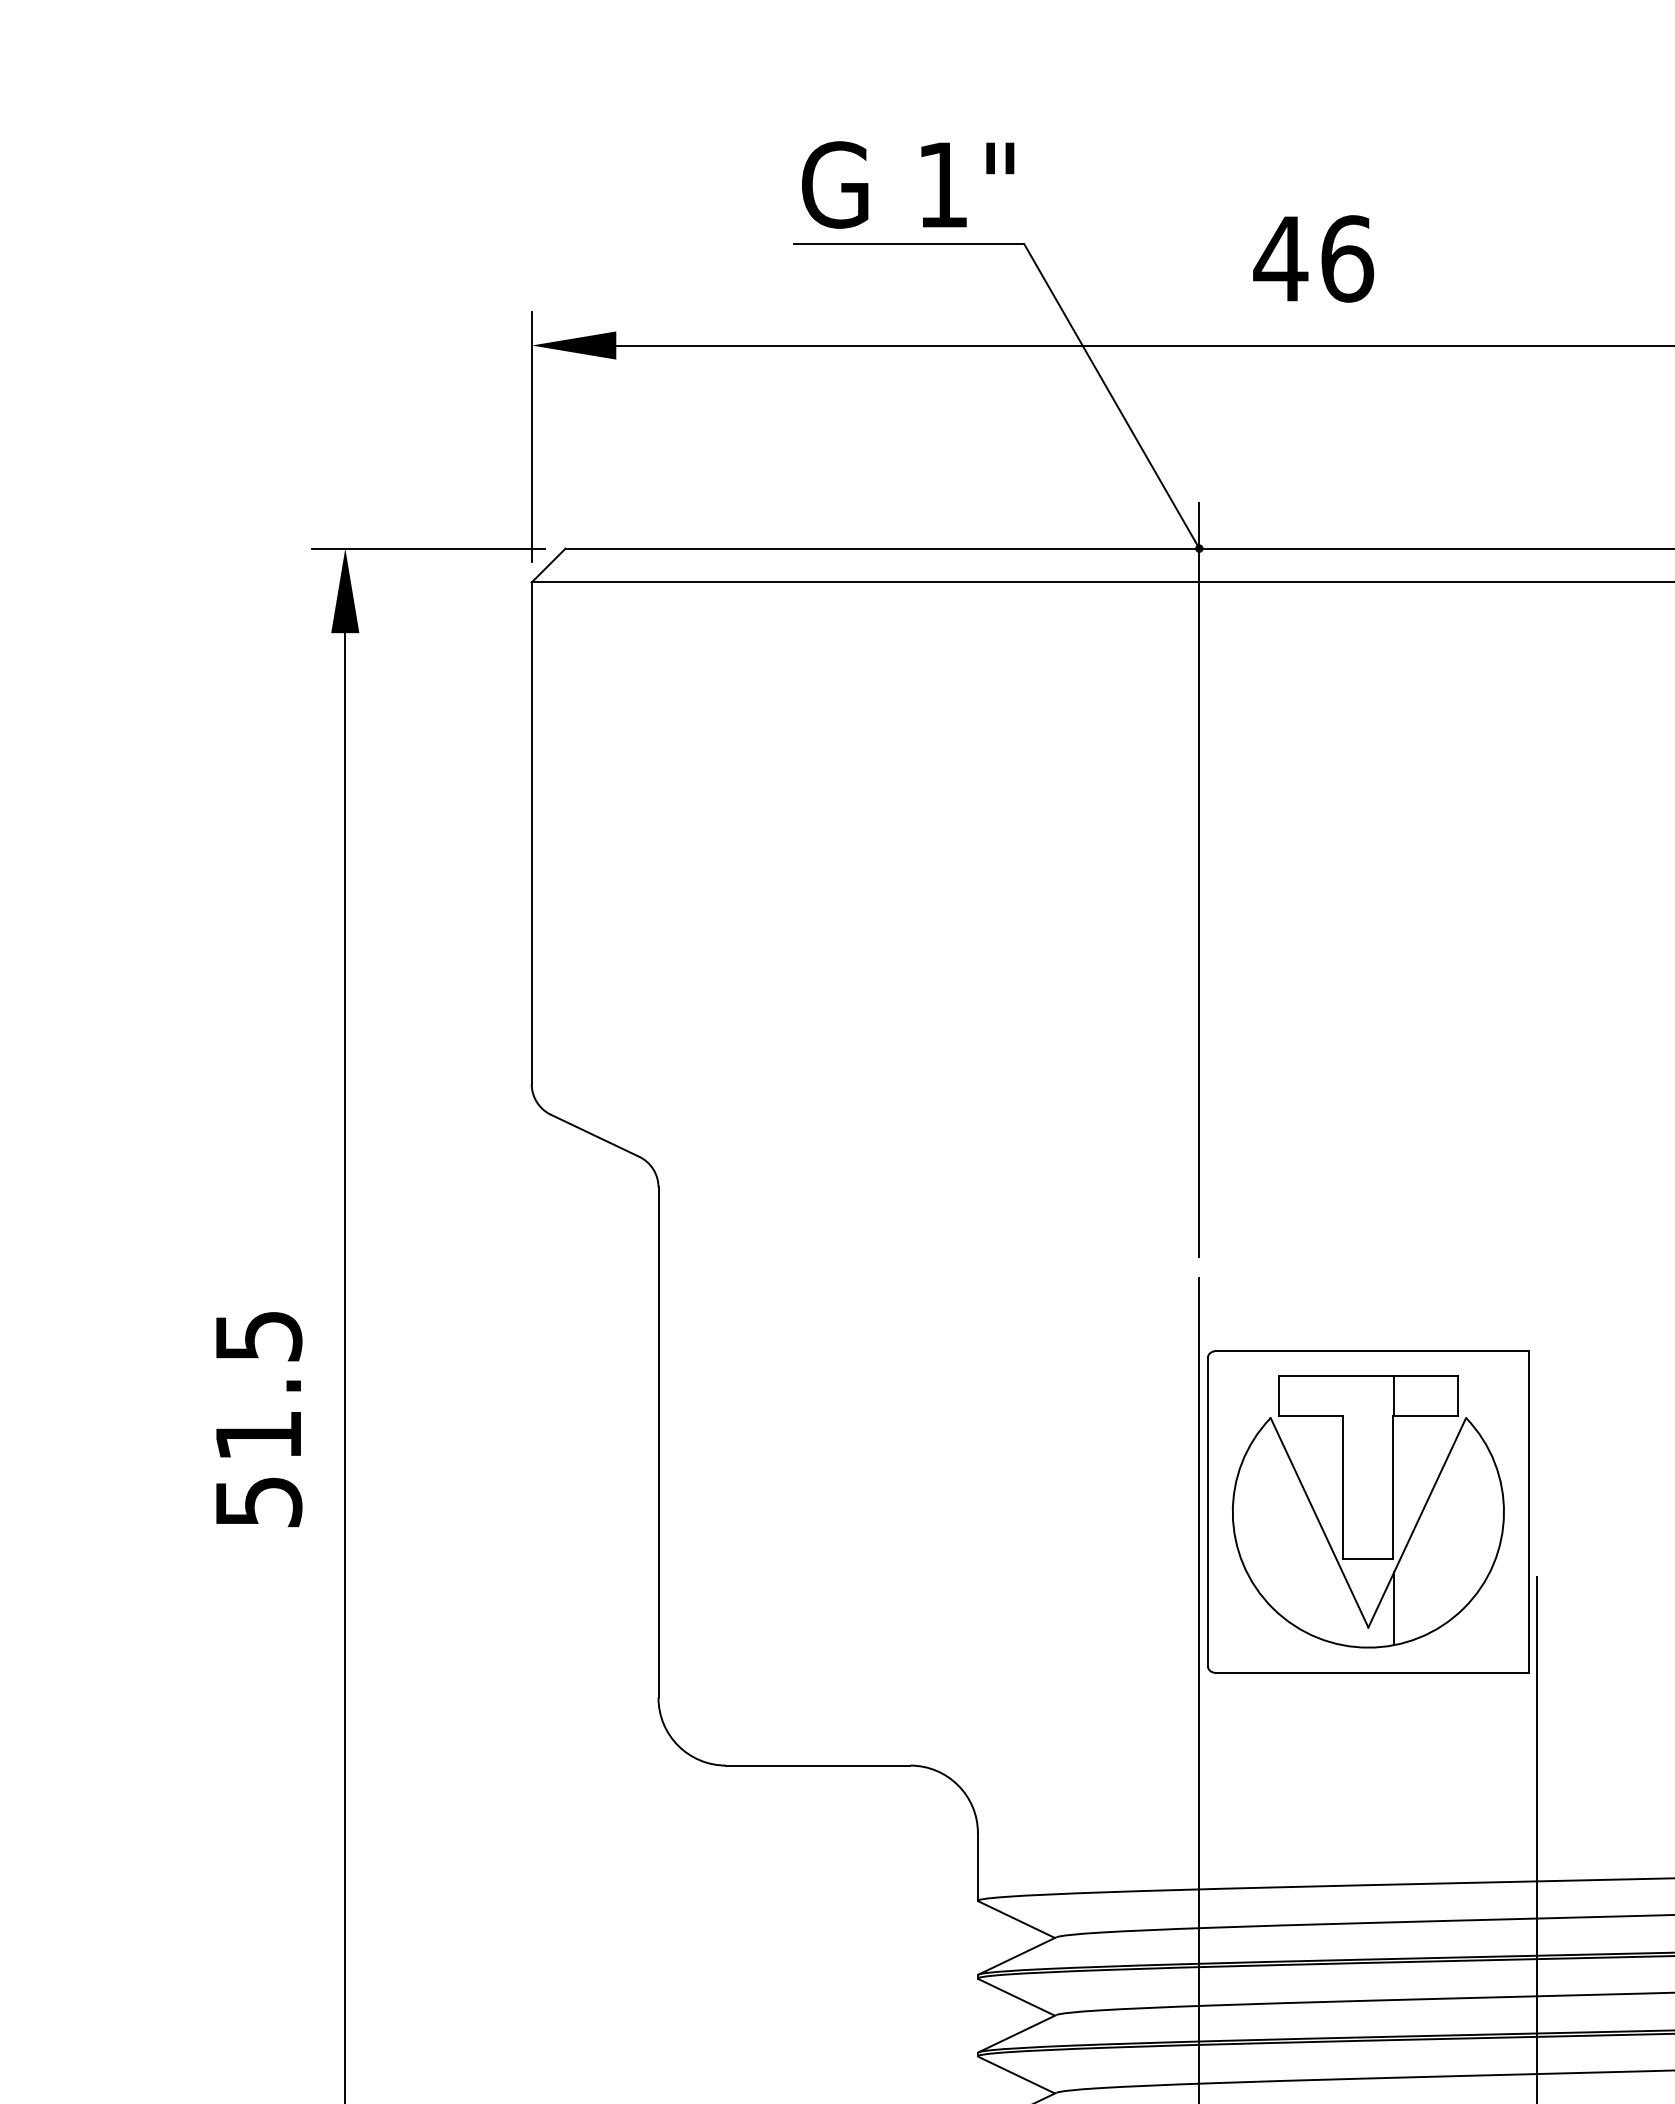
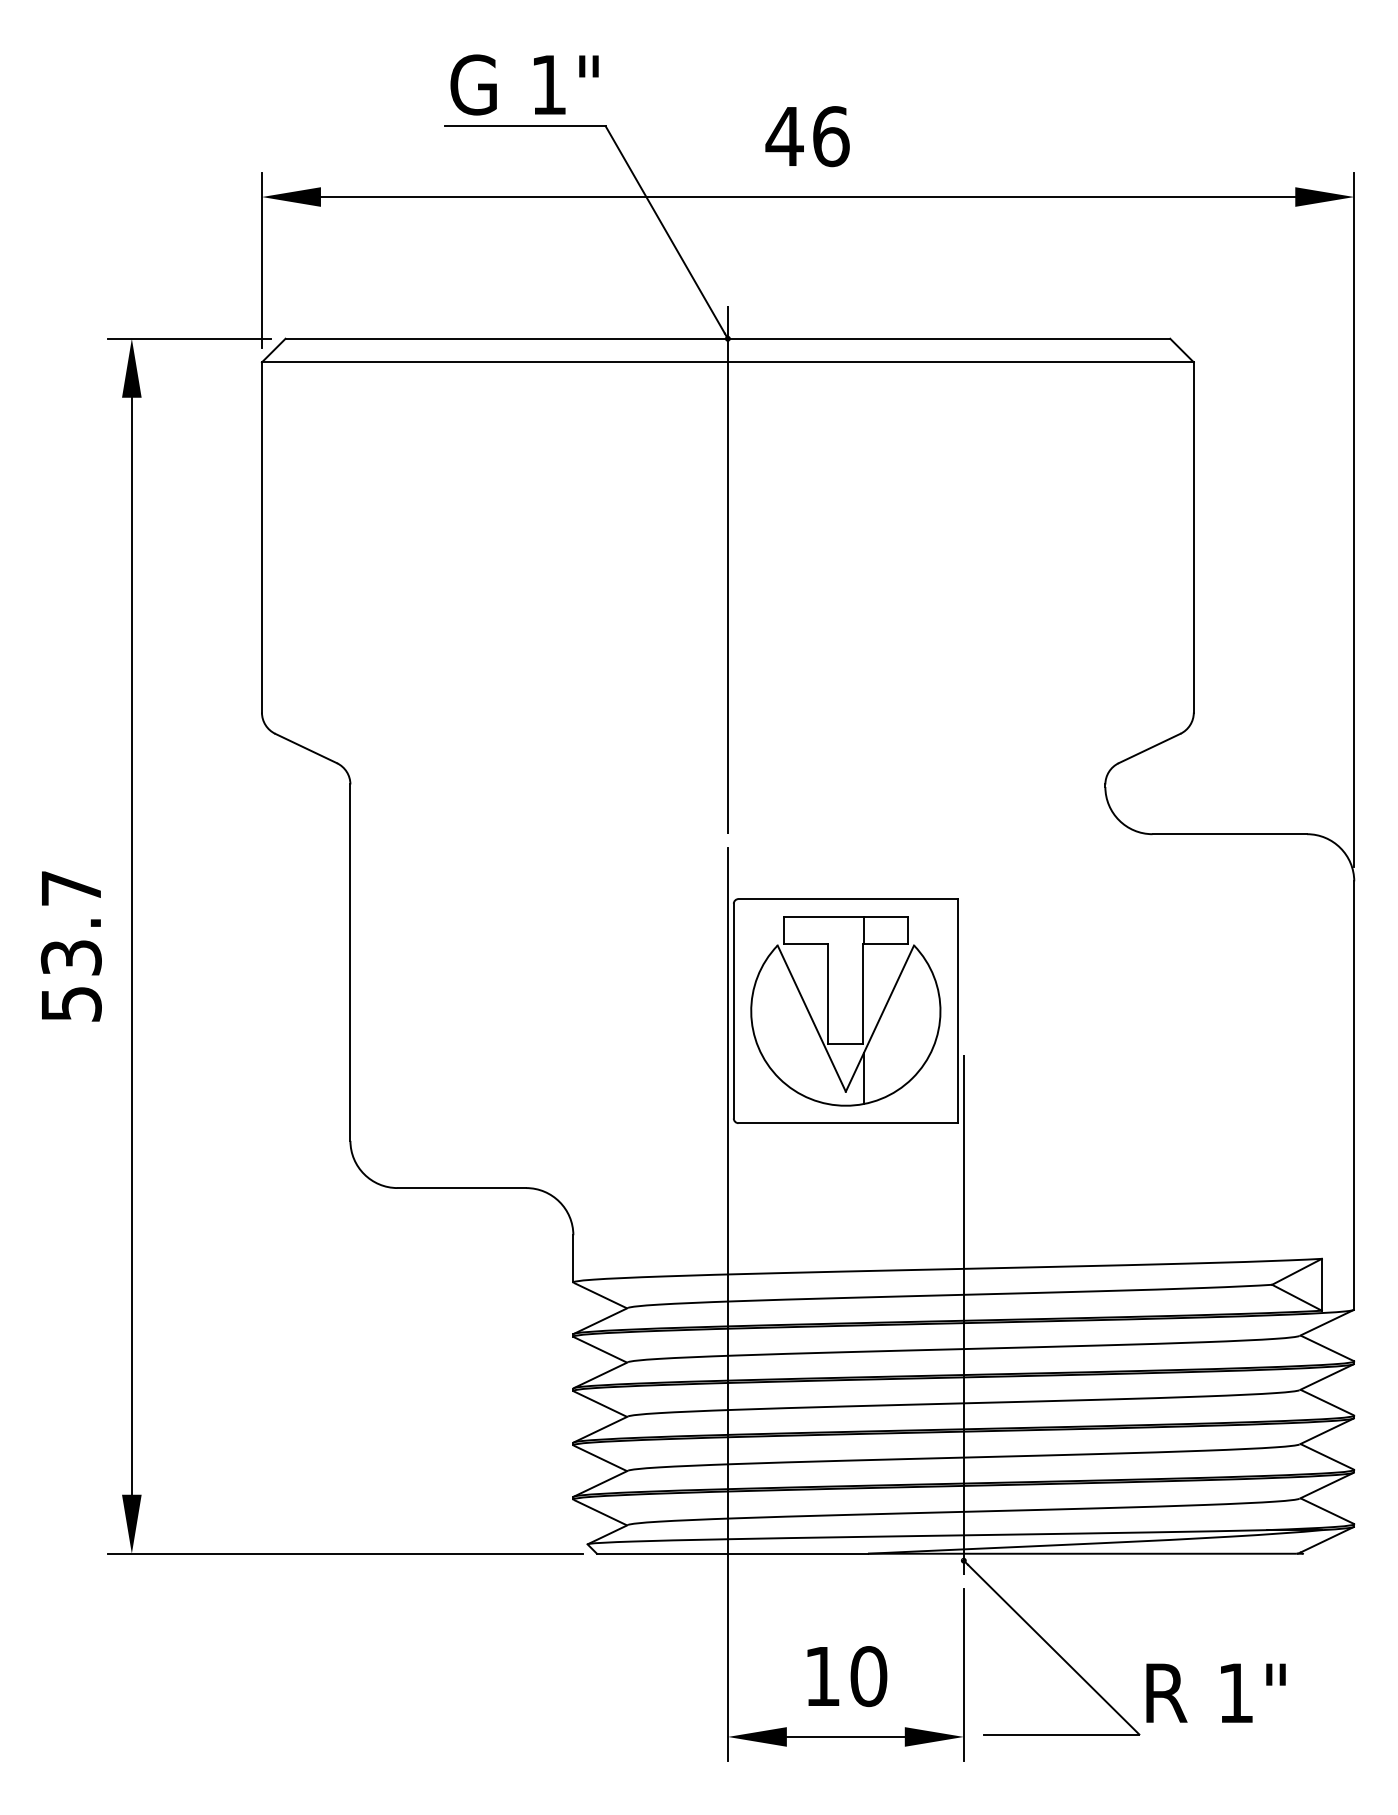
text: (257, 1386) -> (70, 923), 51.5 -> 53.7

